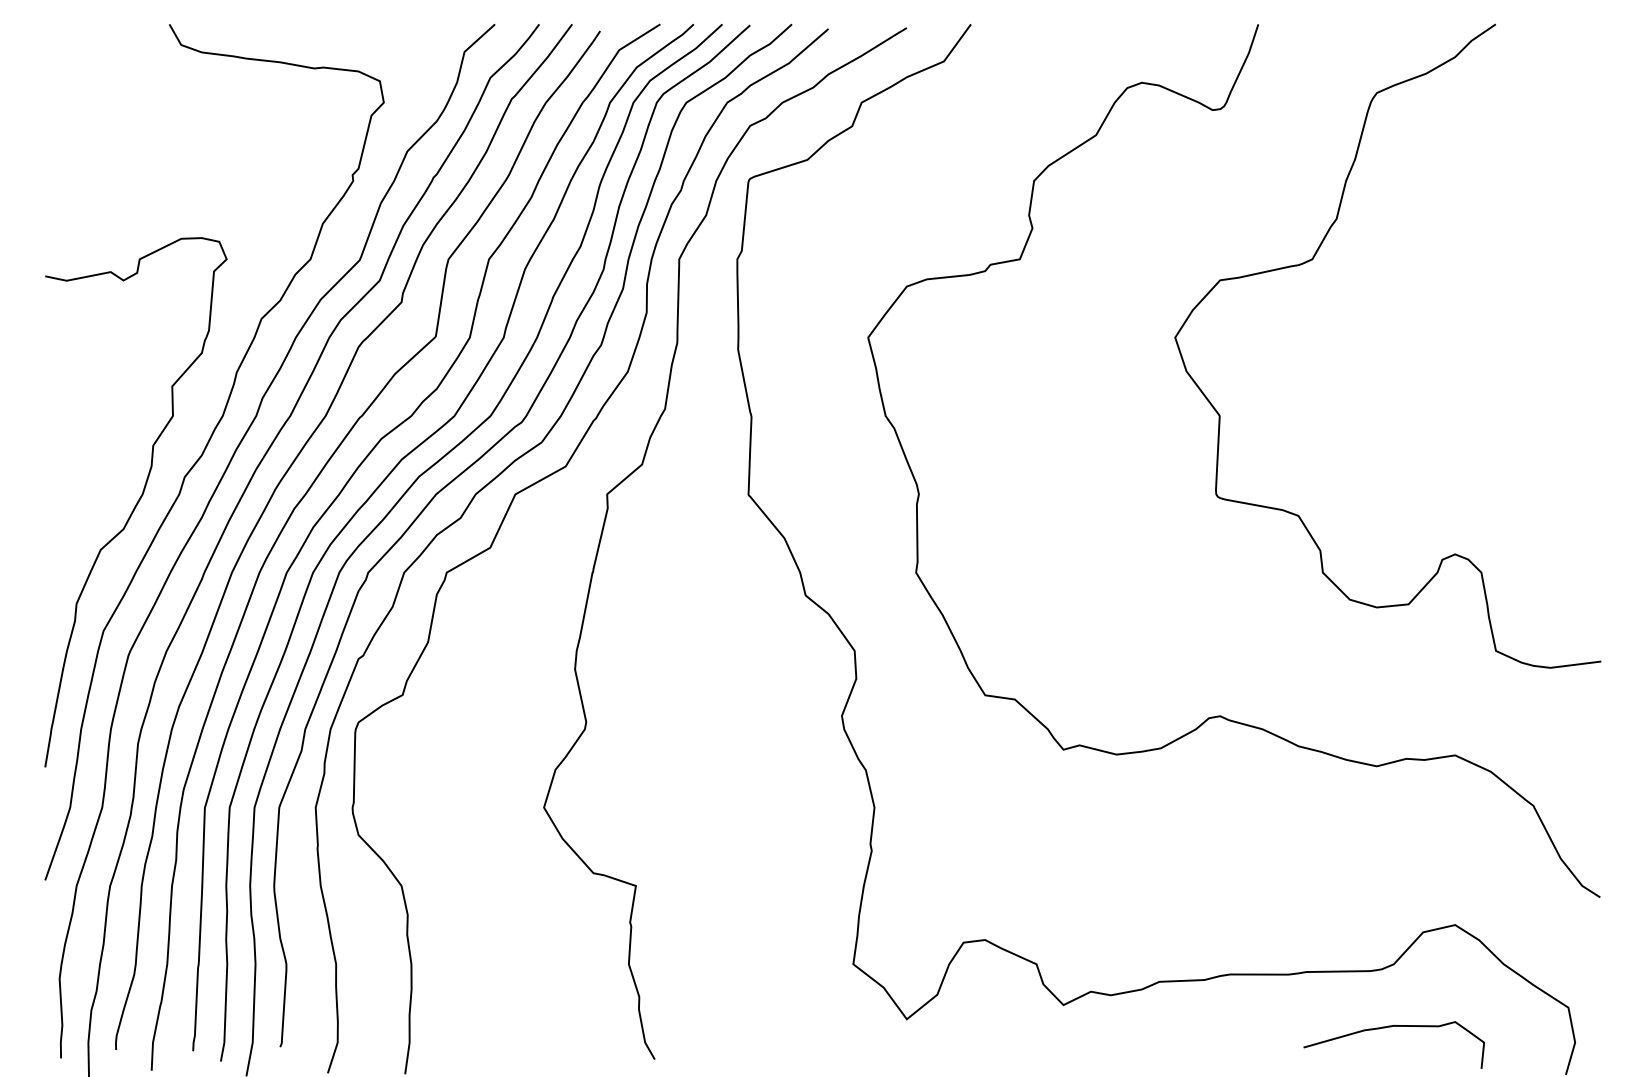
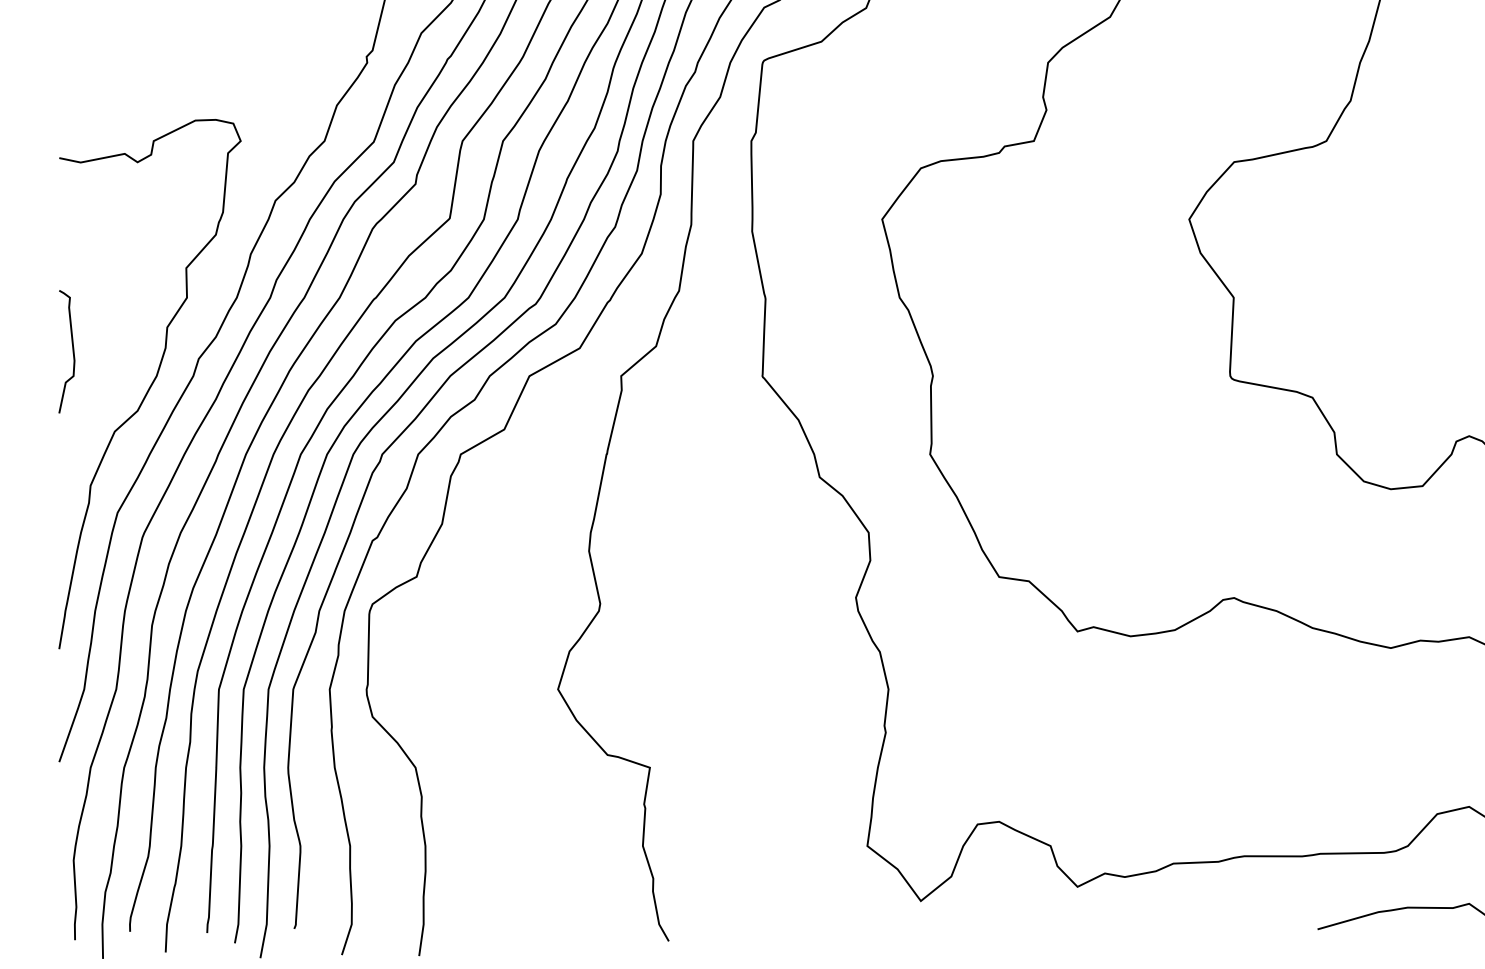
curve: (58, 469) -> (72, 351), added

